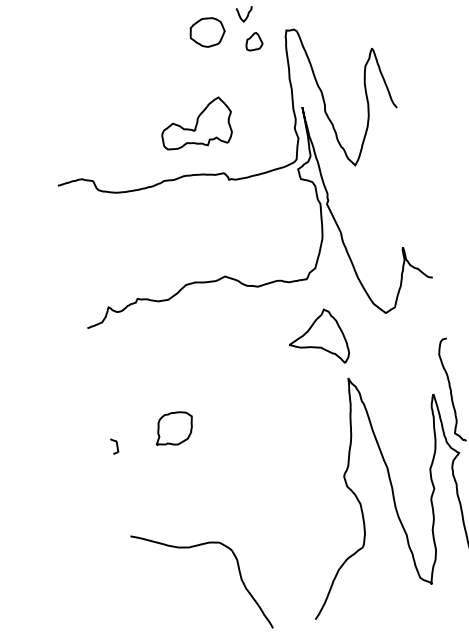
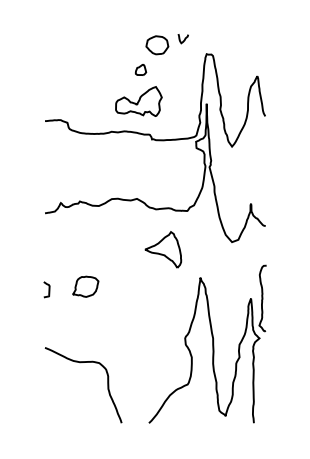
part: (254, 40) -> (141, 69), moved
part: (317, 338) -> (163, 249), moved
part: (114, 445) -> (46, 289), size x1.6

